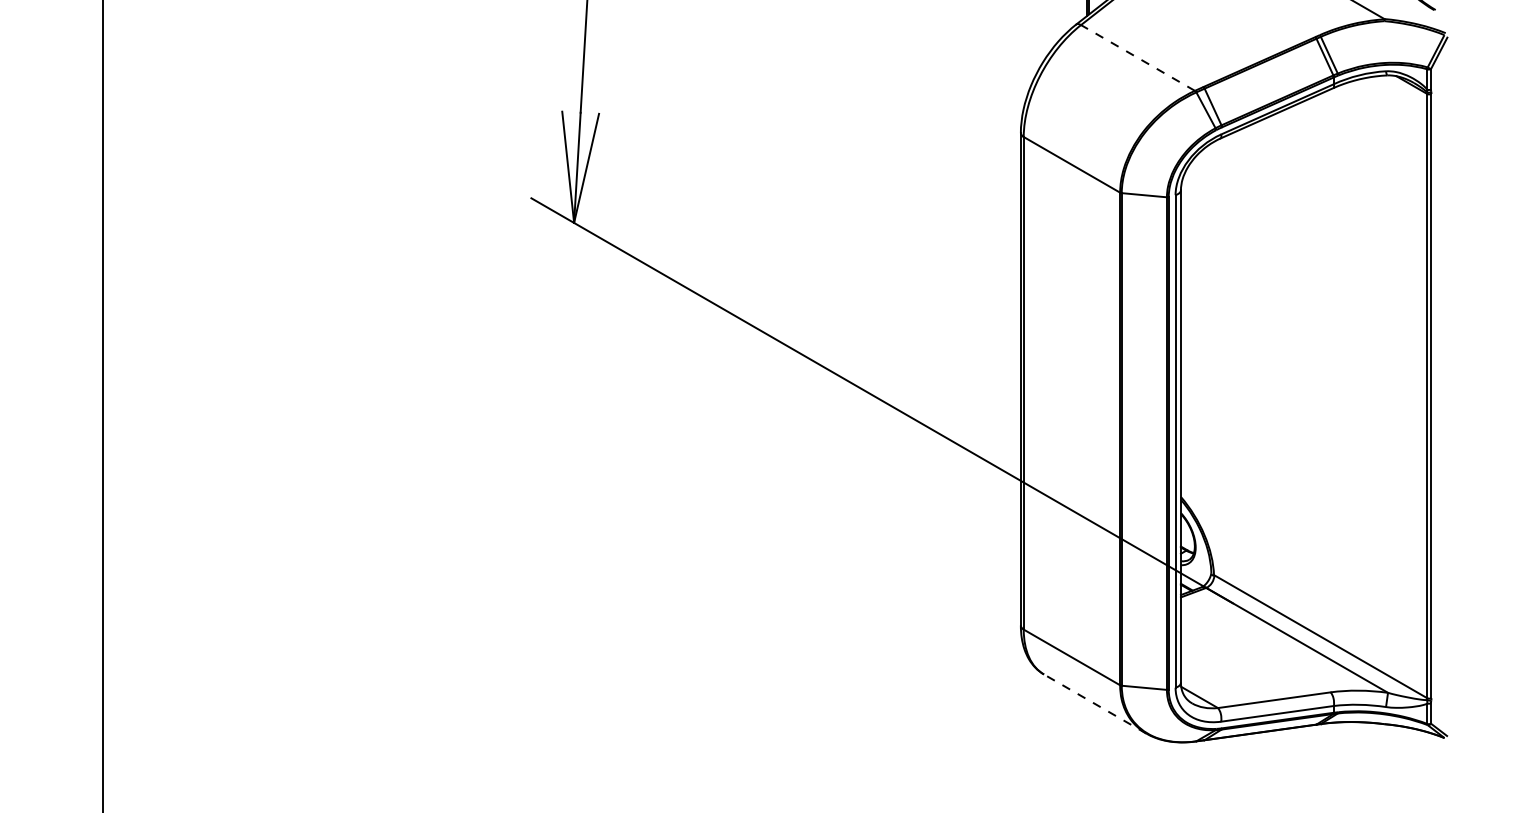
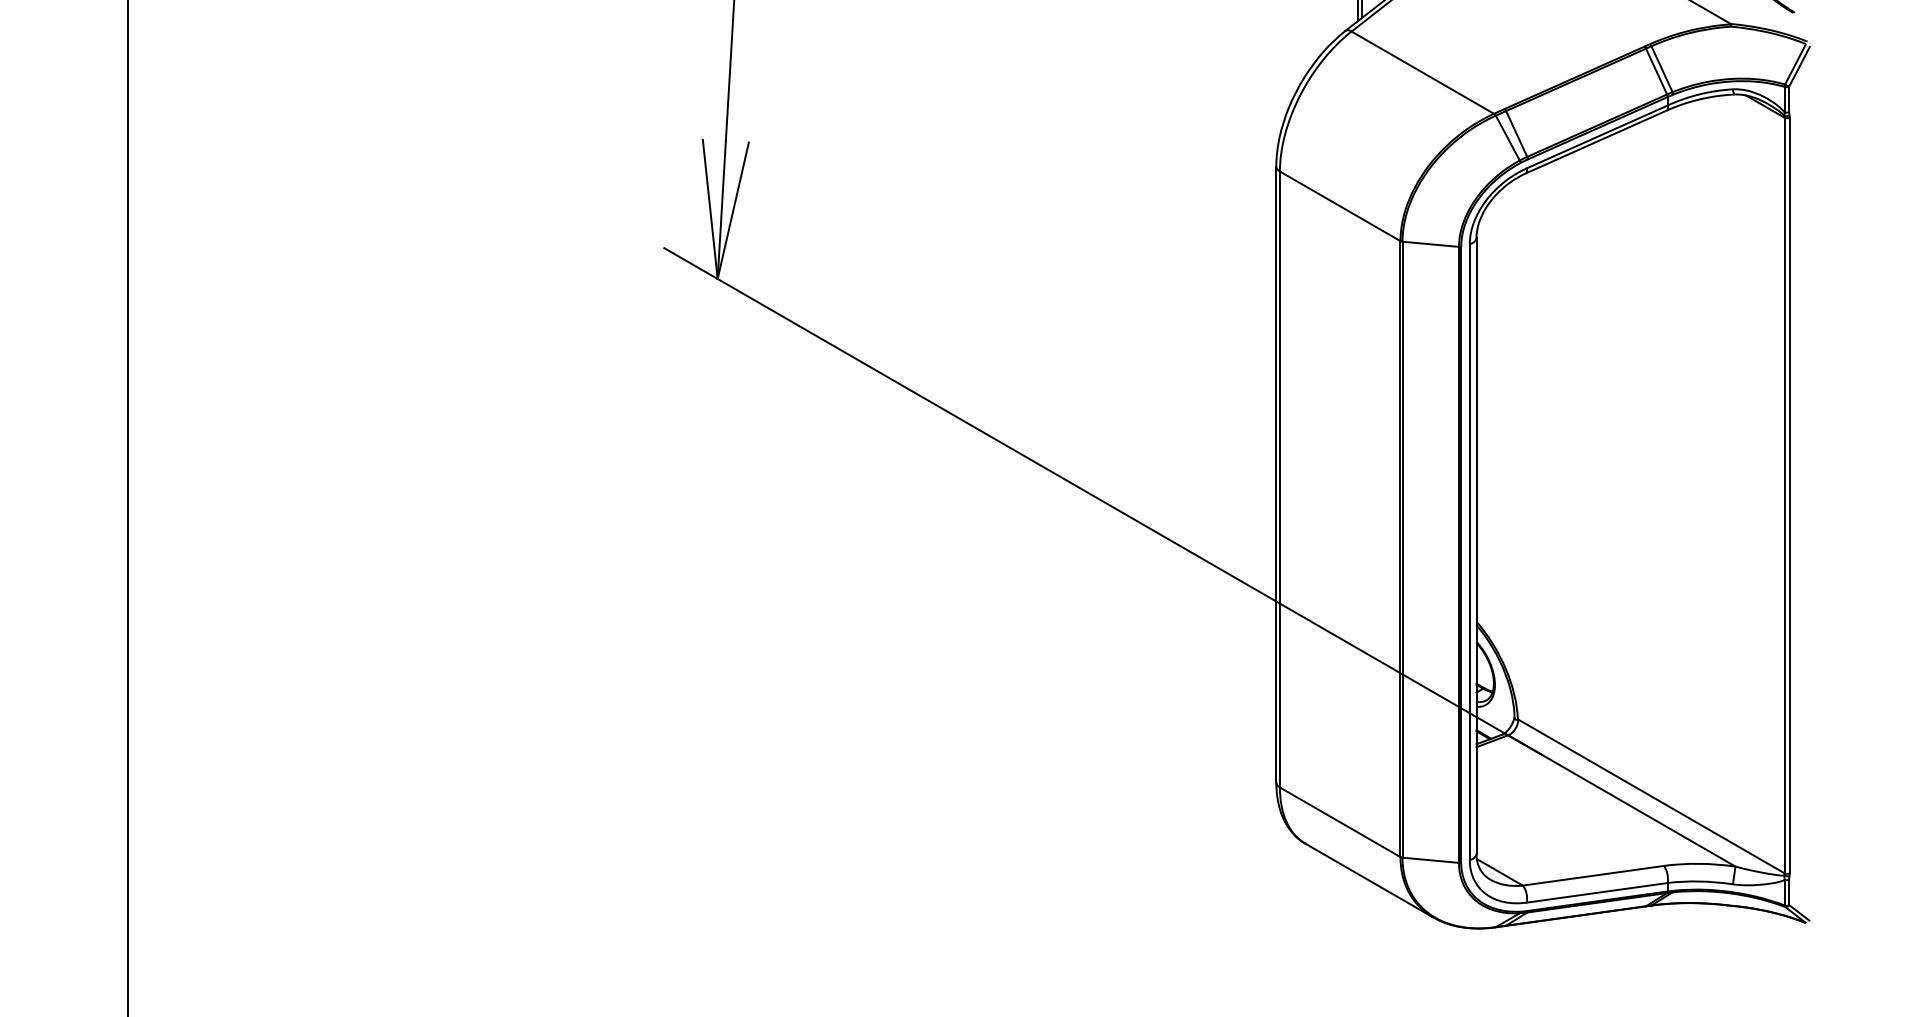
line: (1137, 57) -> (1422, 72), dashed -> solid
line: (1095, 703) -> (1369, 880), dashed -> solid

